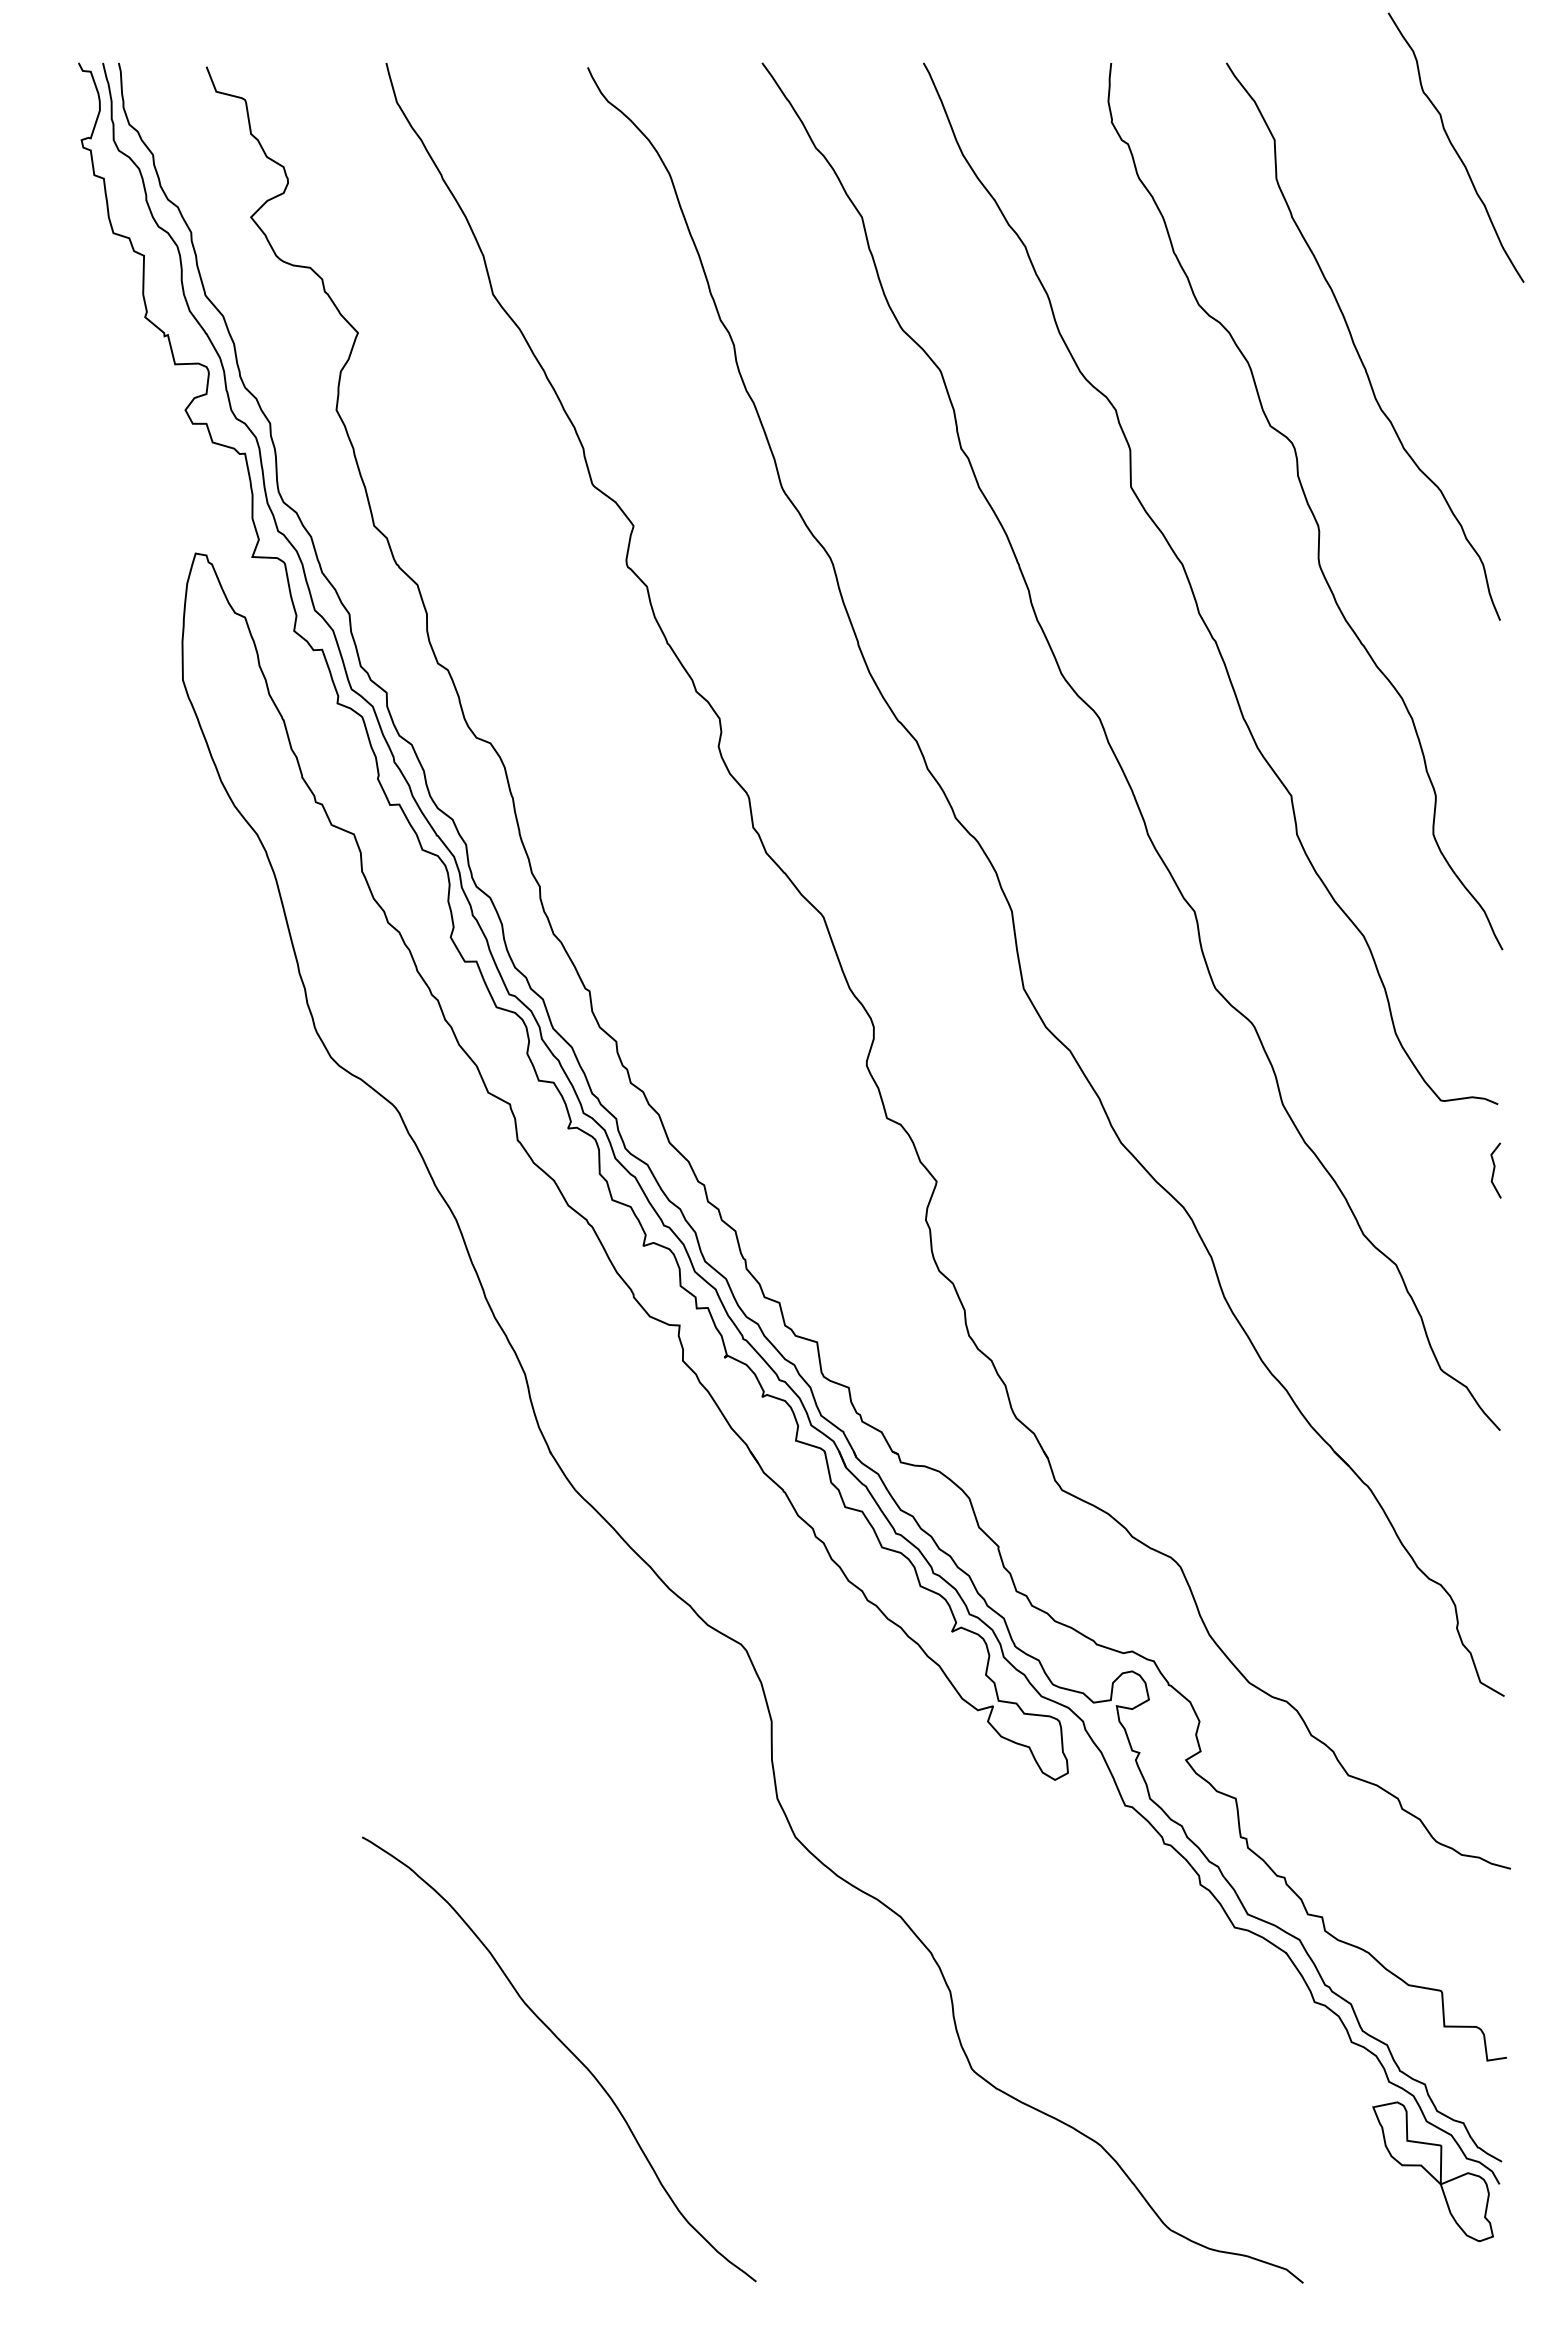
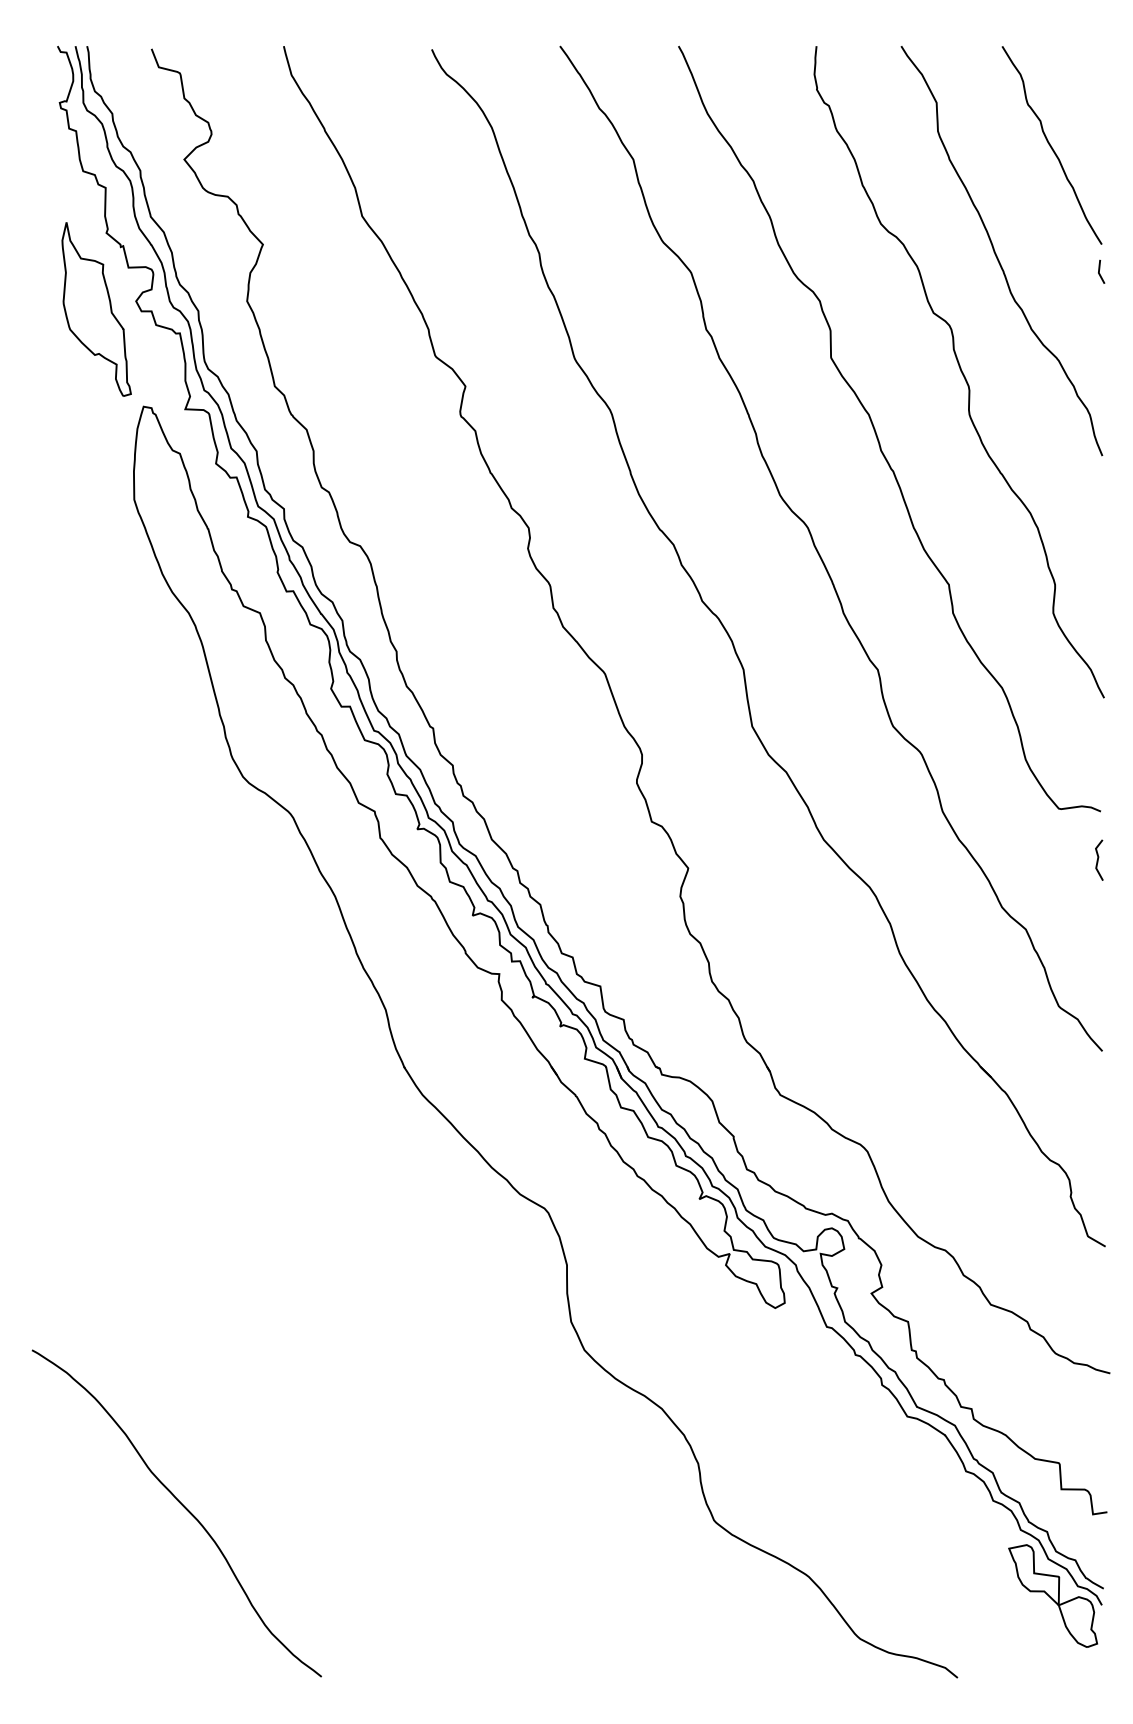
curve: (1455, 147) -> (1051, 145), moved
line: (1496, 369) -> (1099, 271), added
part: (131, 421) -> (96, 309), added
curve: (566, 2049) -> (182, 1506), moved

